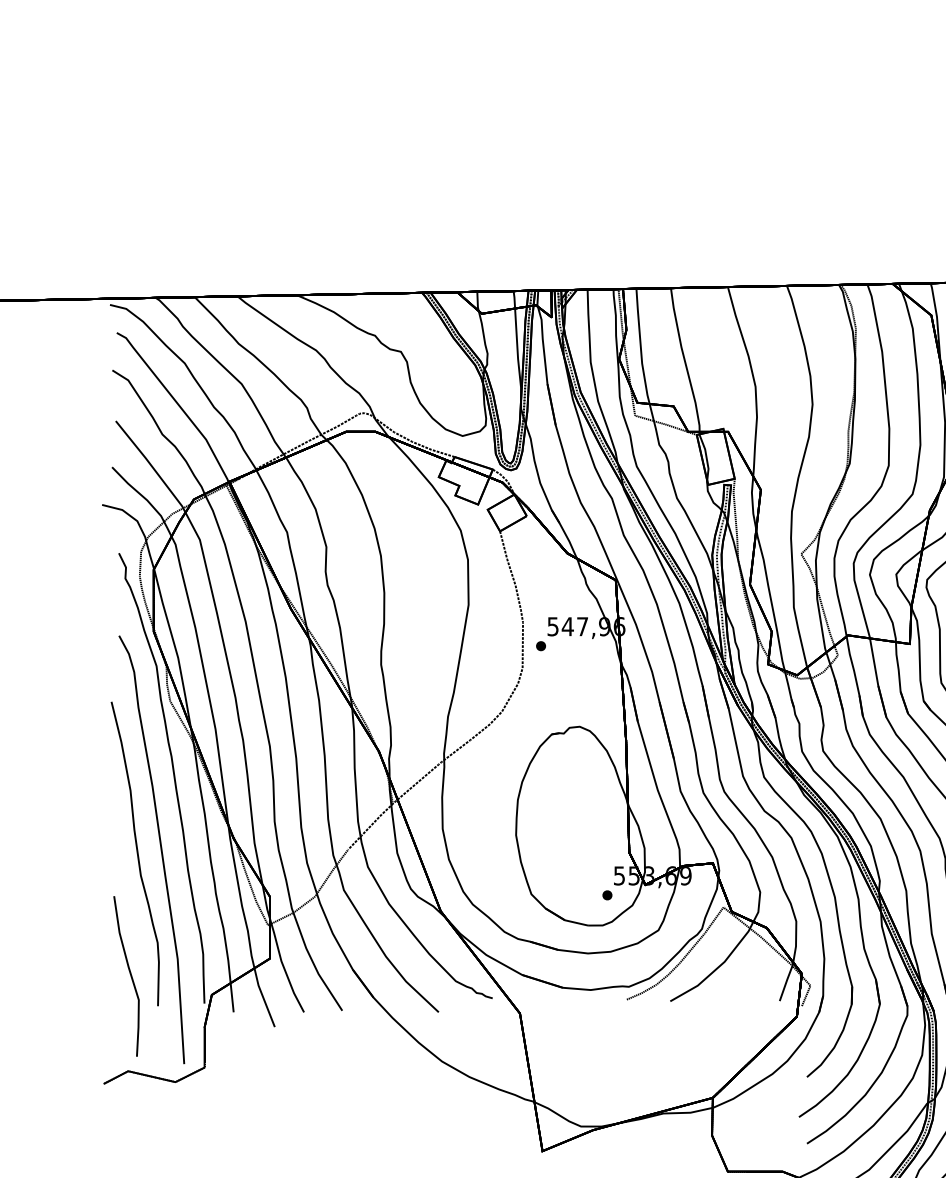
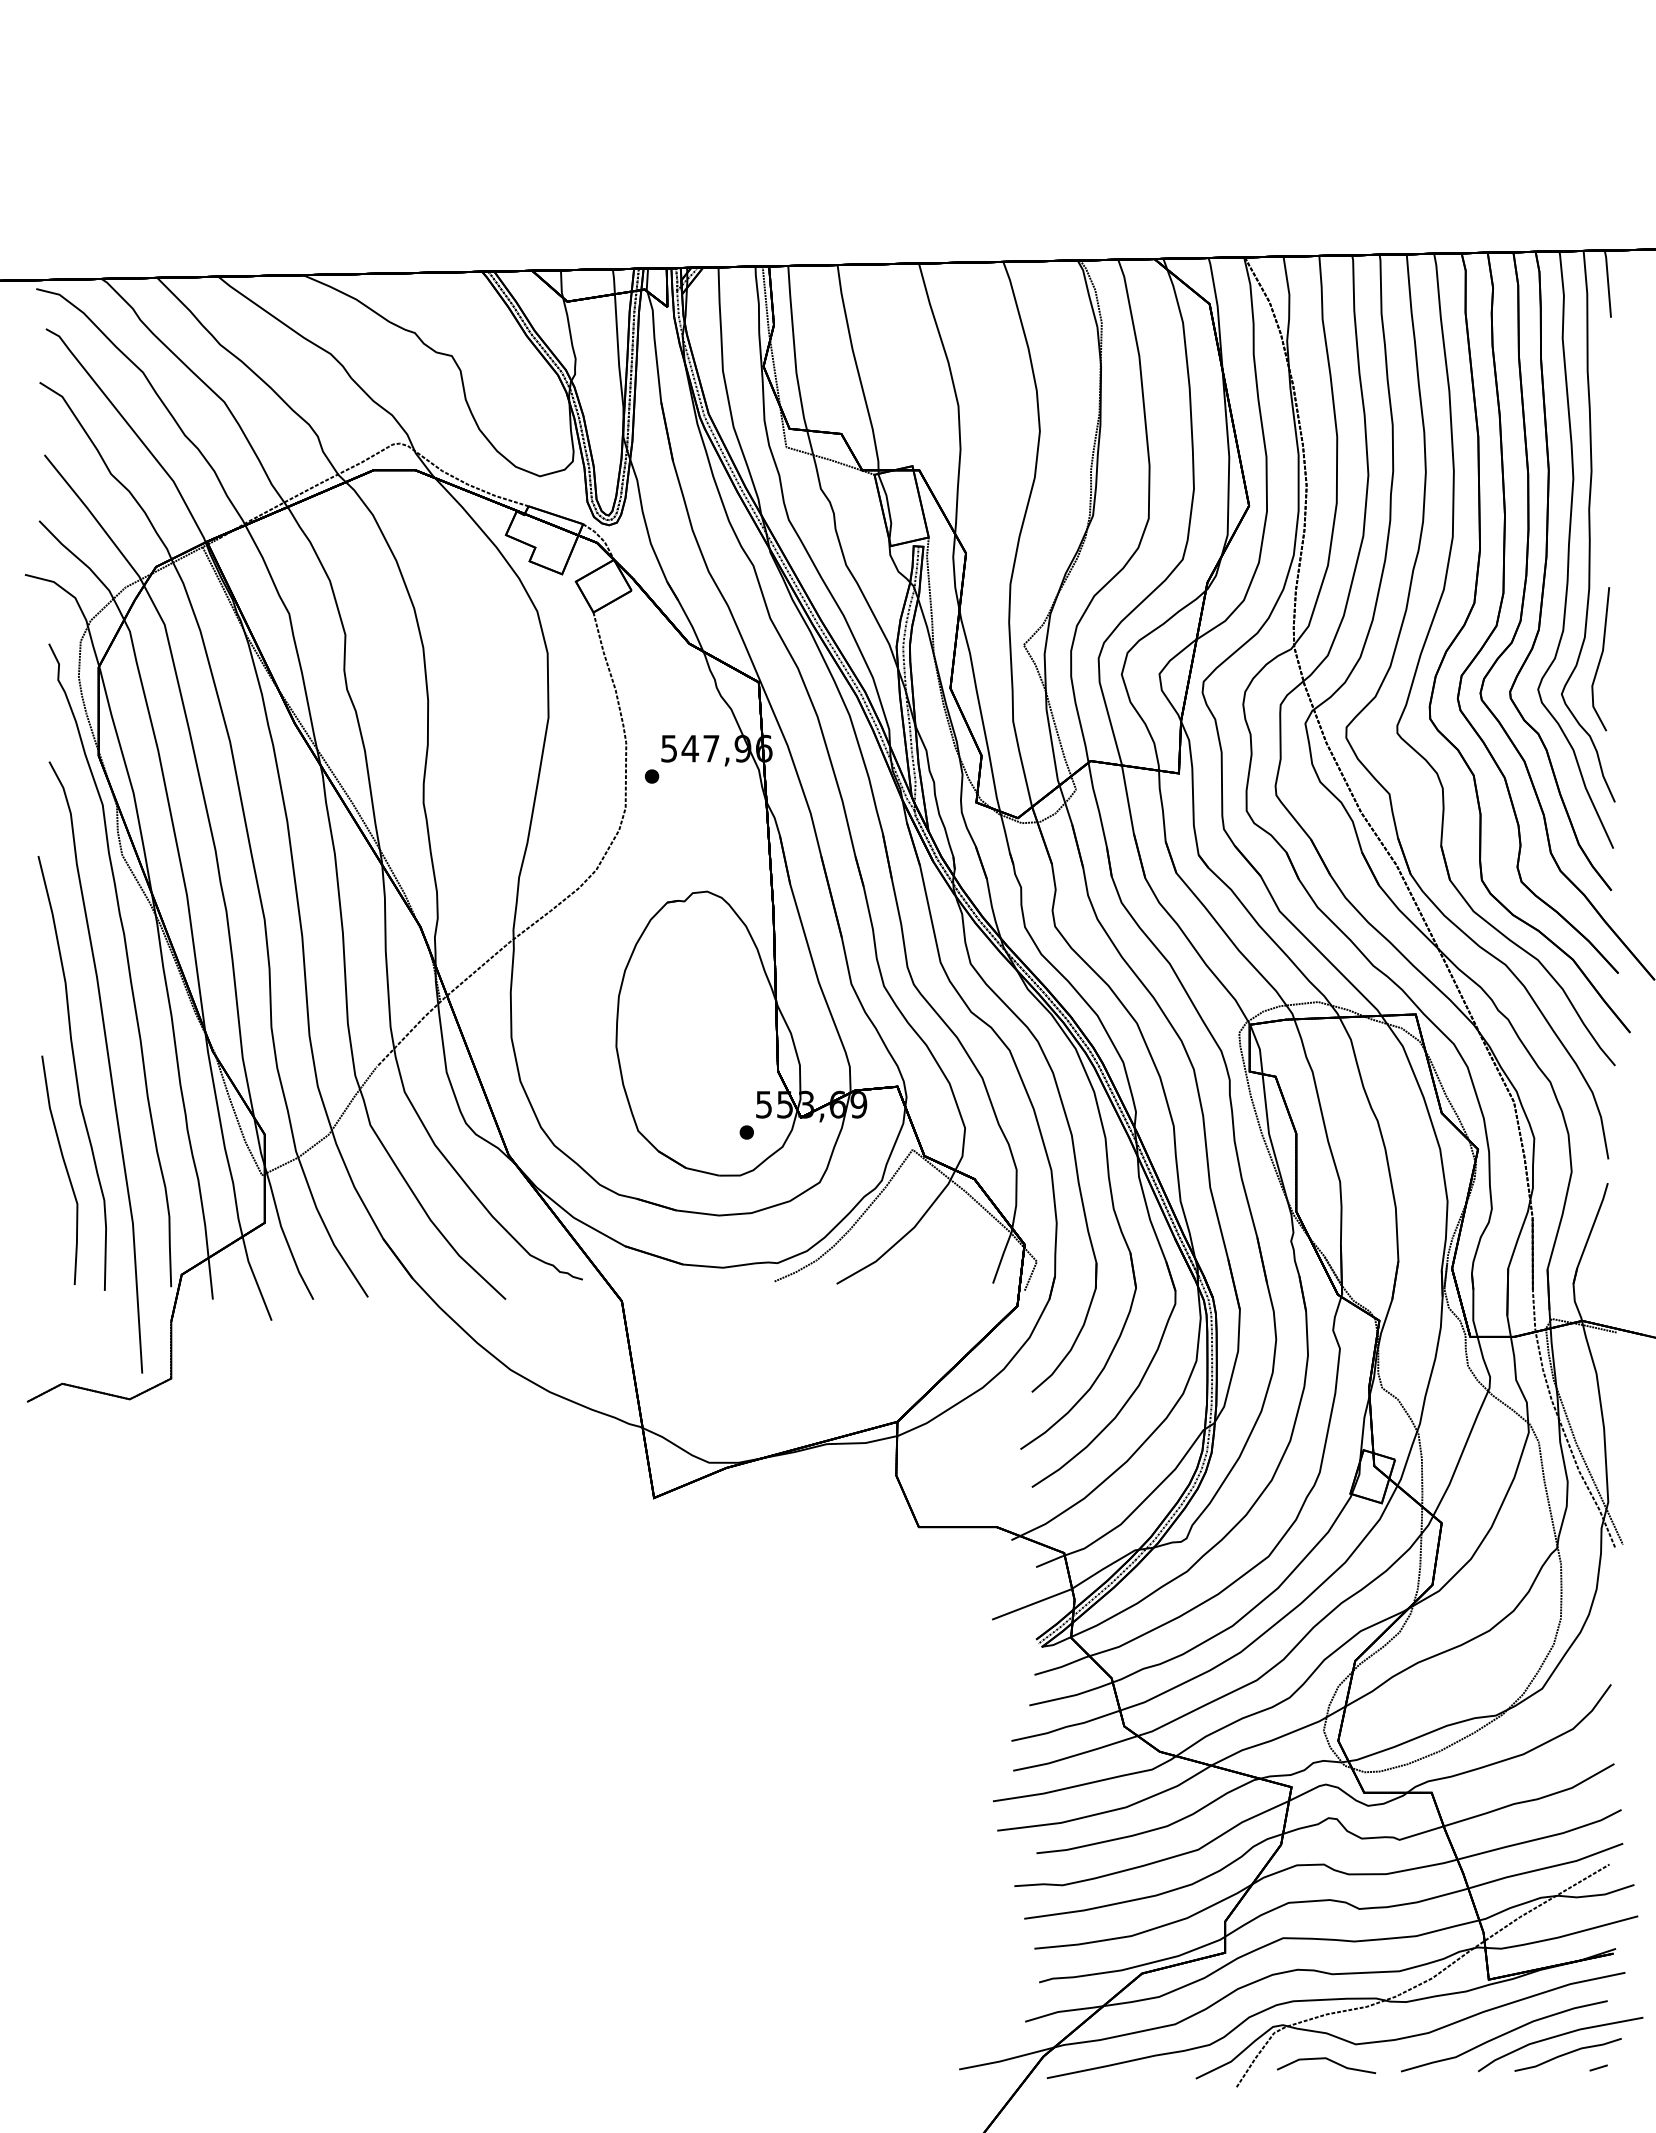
part: (126, 975) -> (59, 1169), moved

